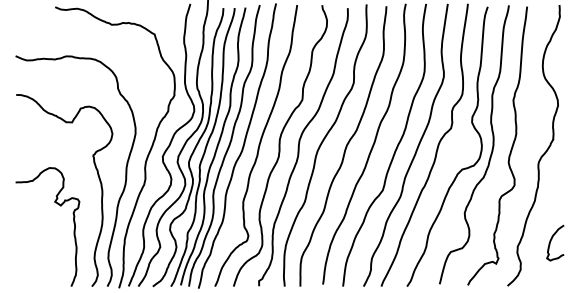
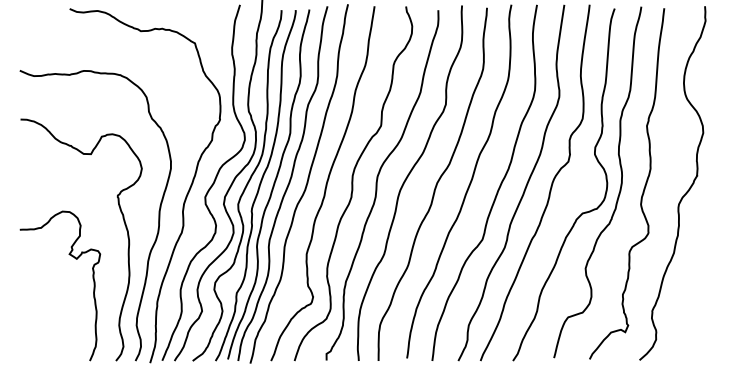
curve: (551, 241) -> (694, 304), removed

